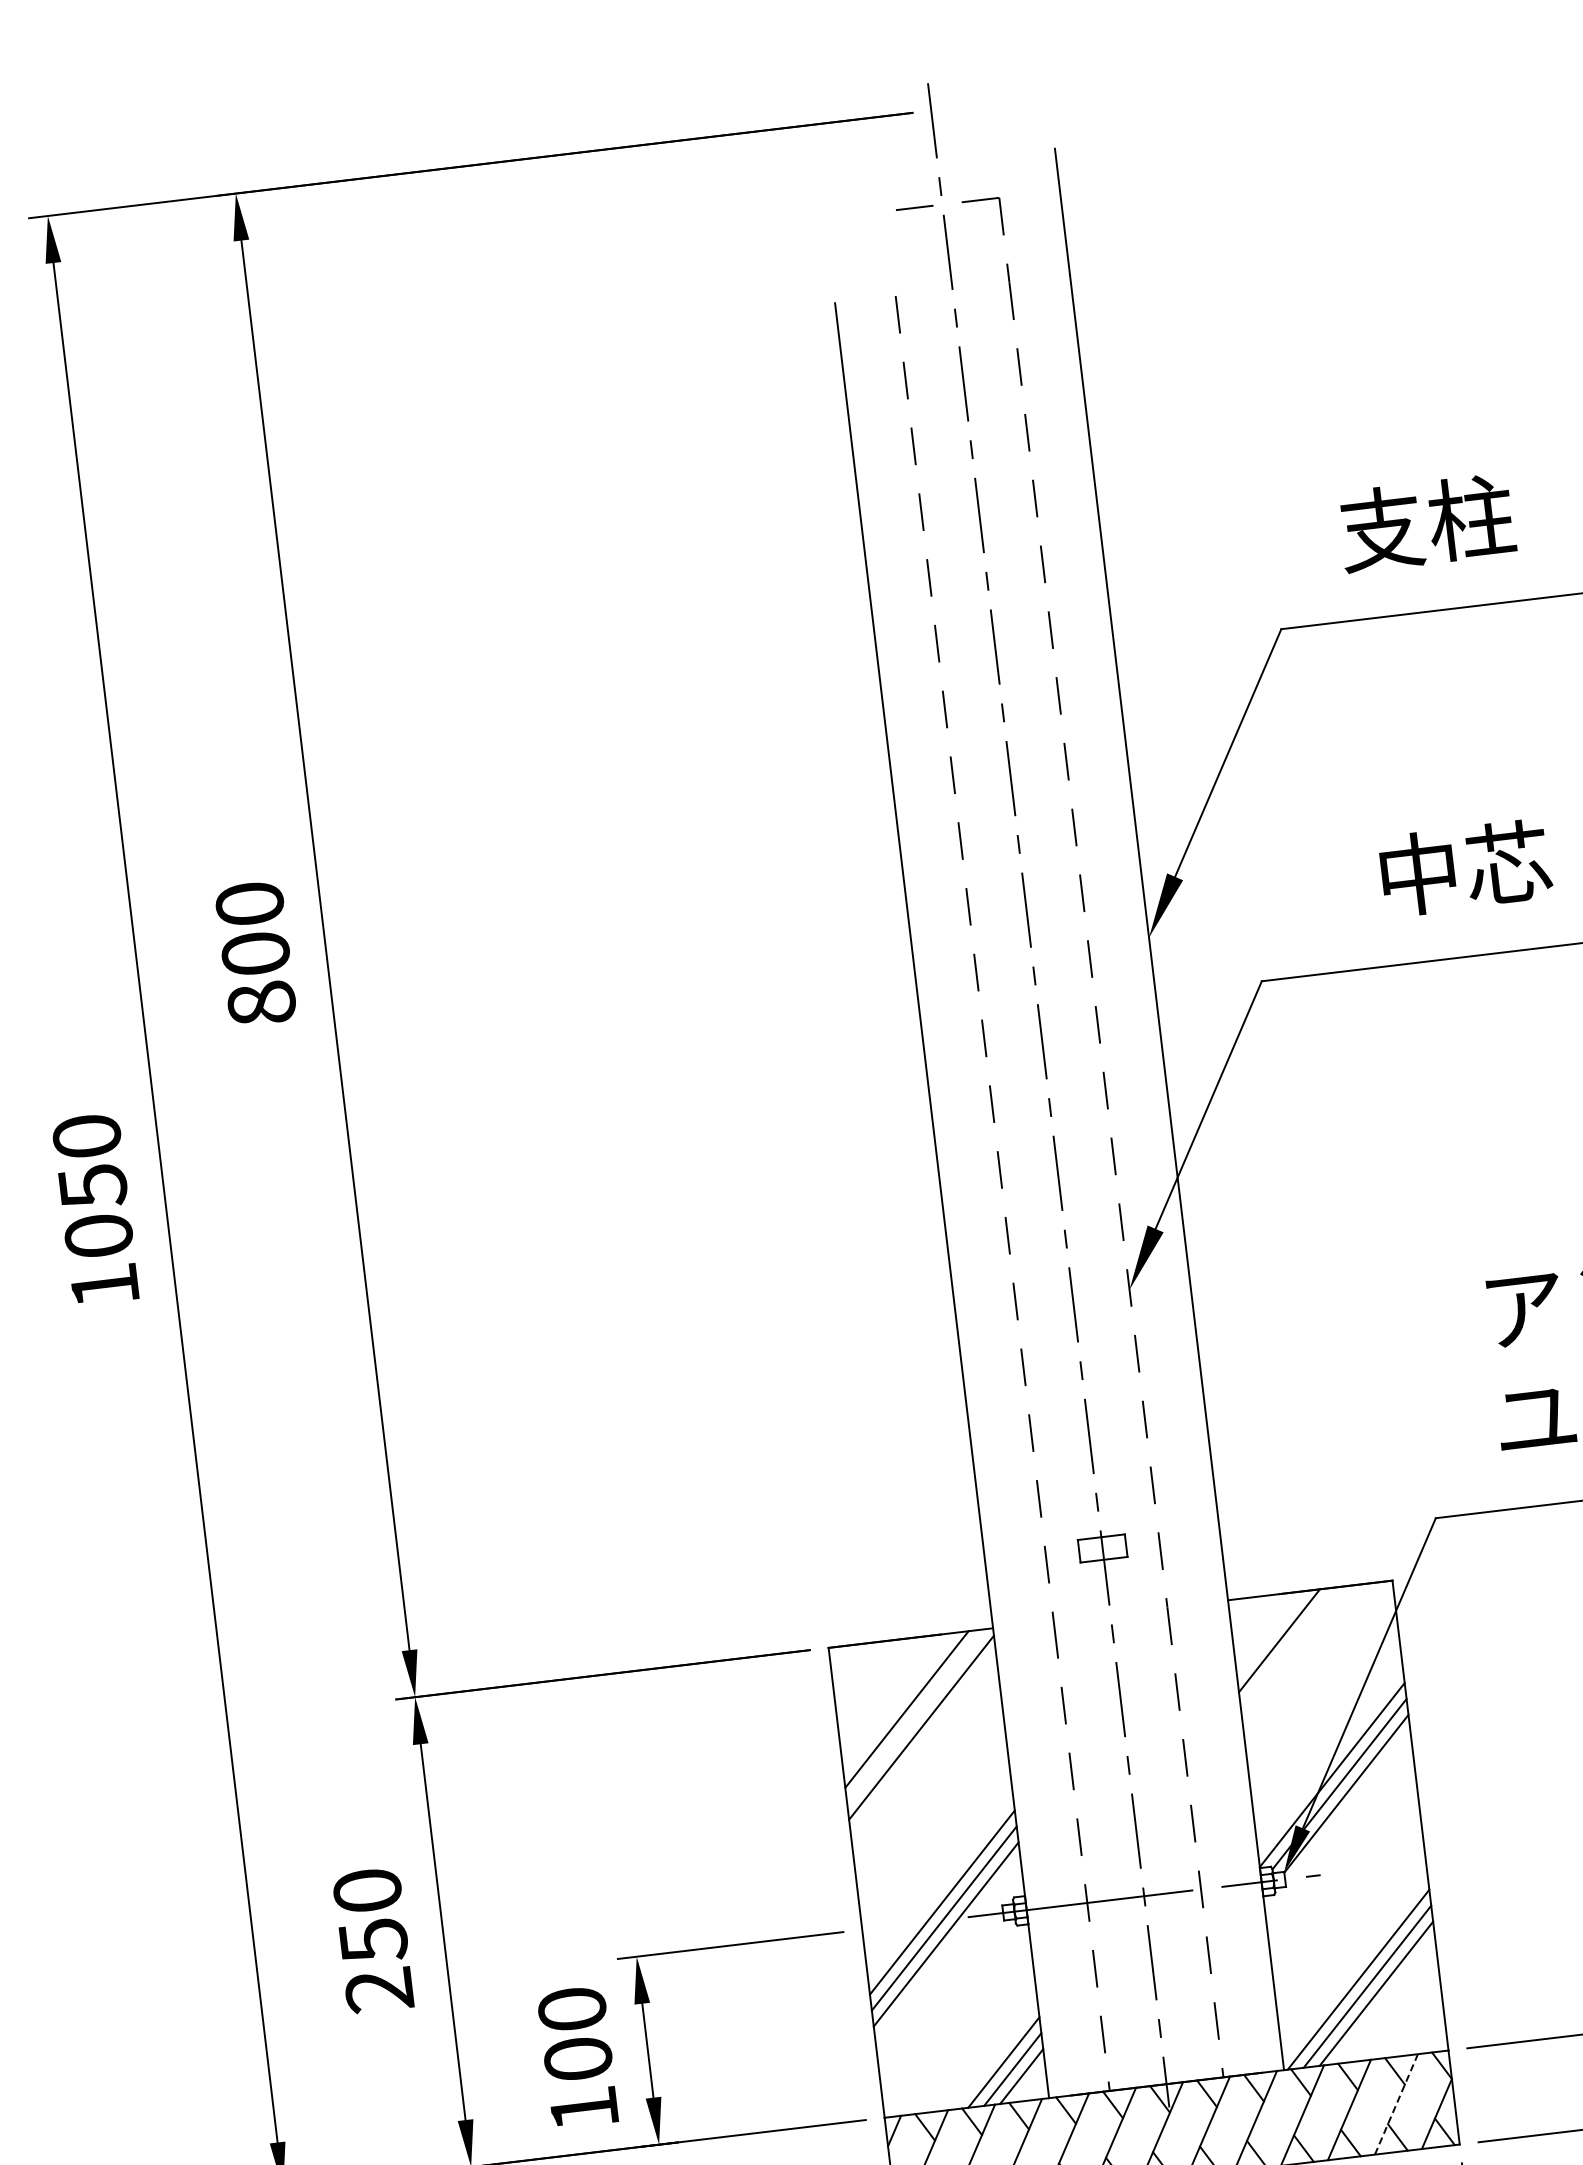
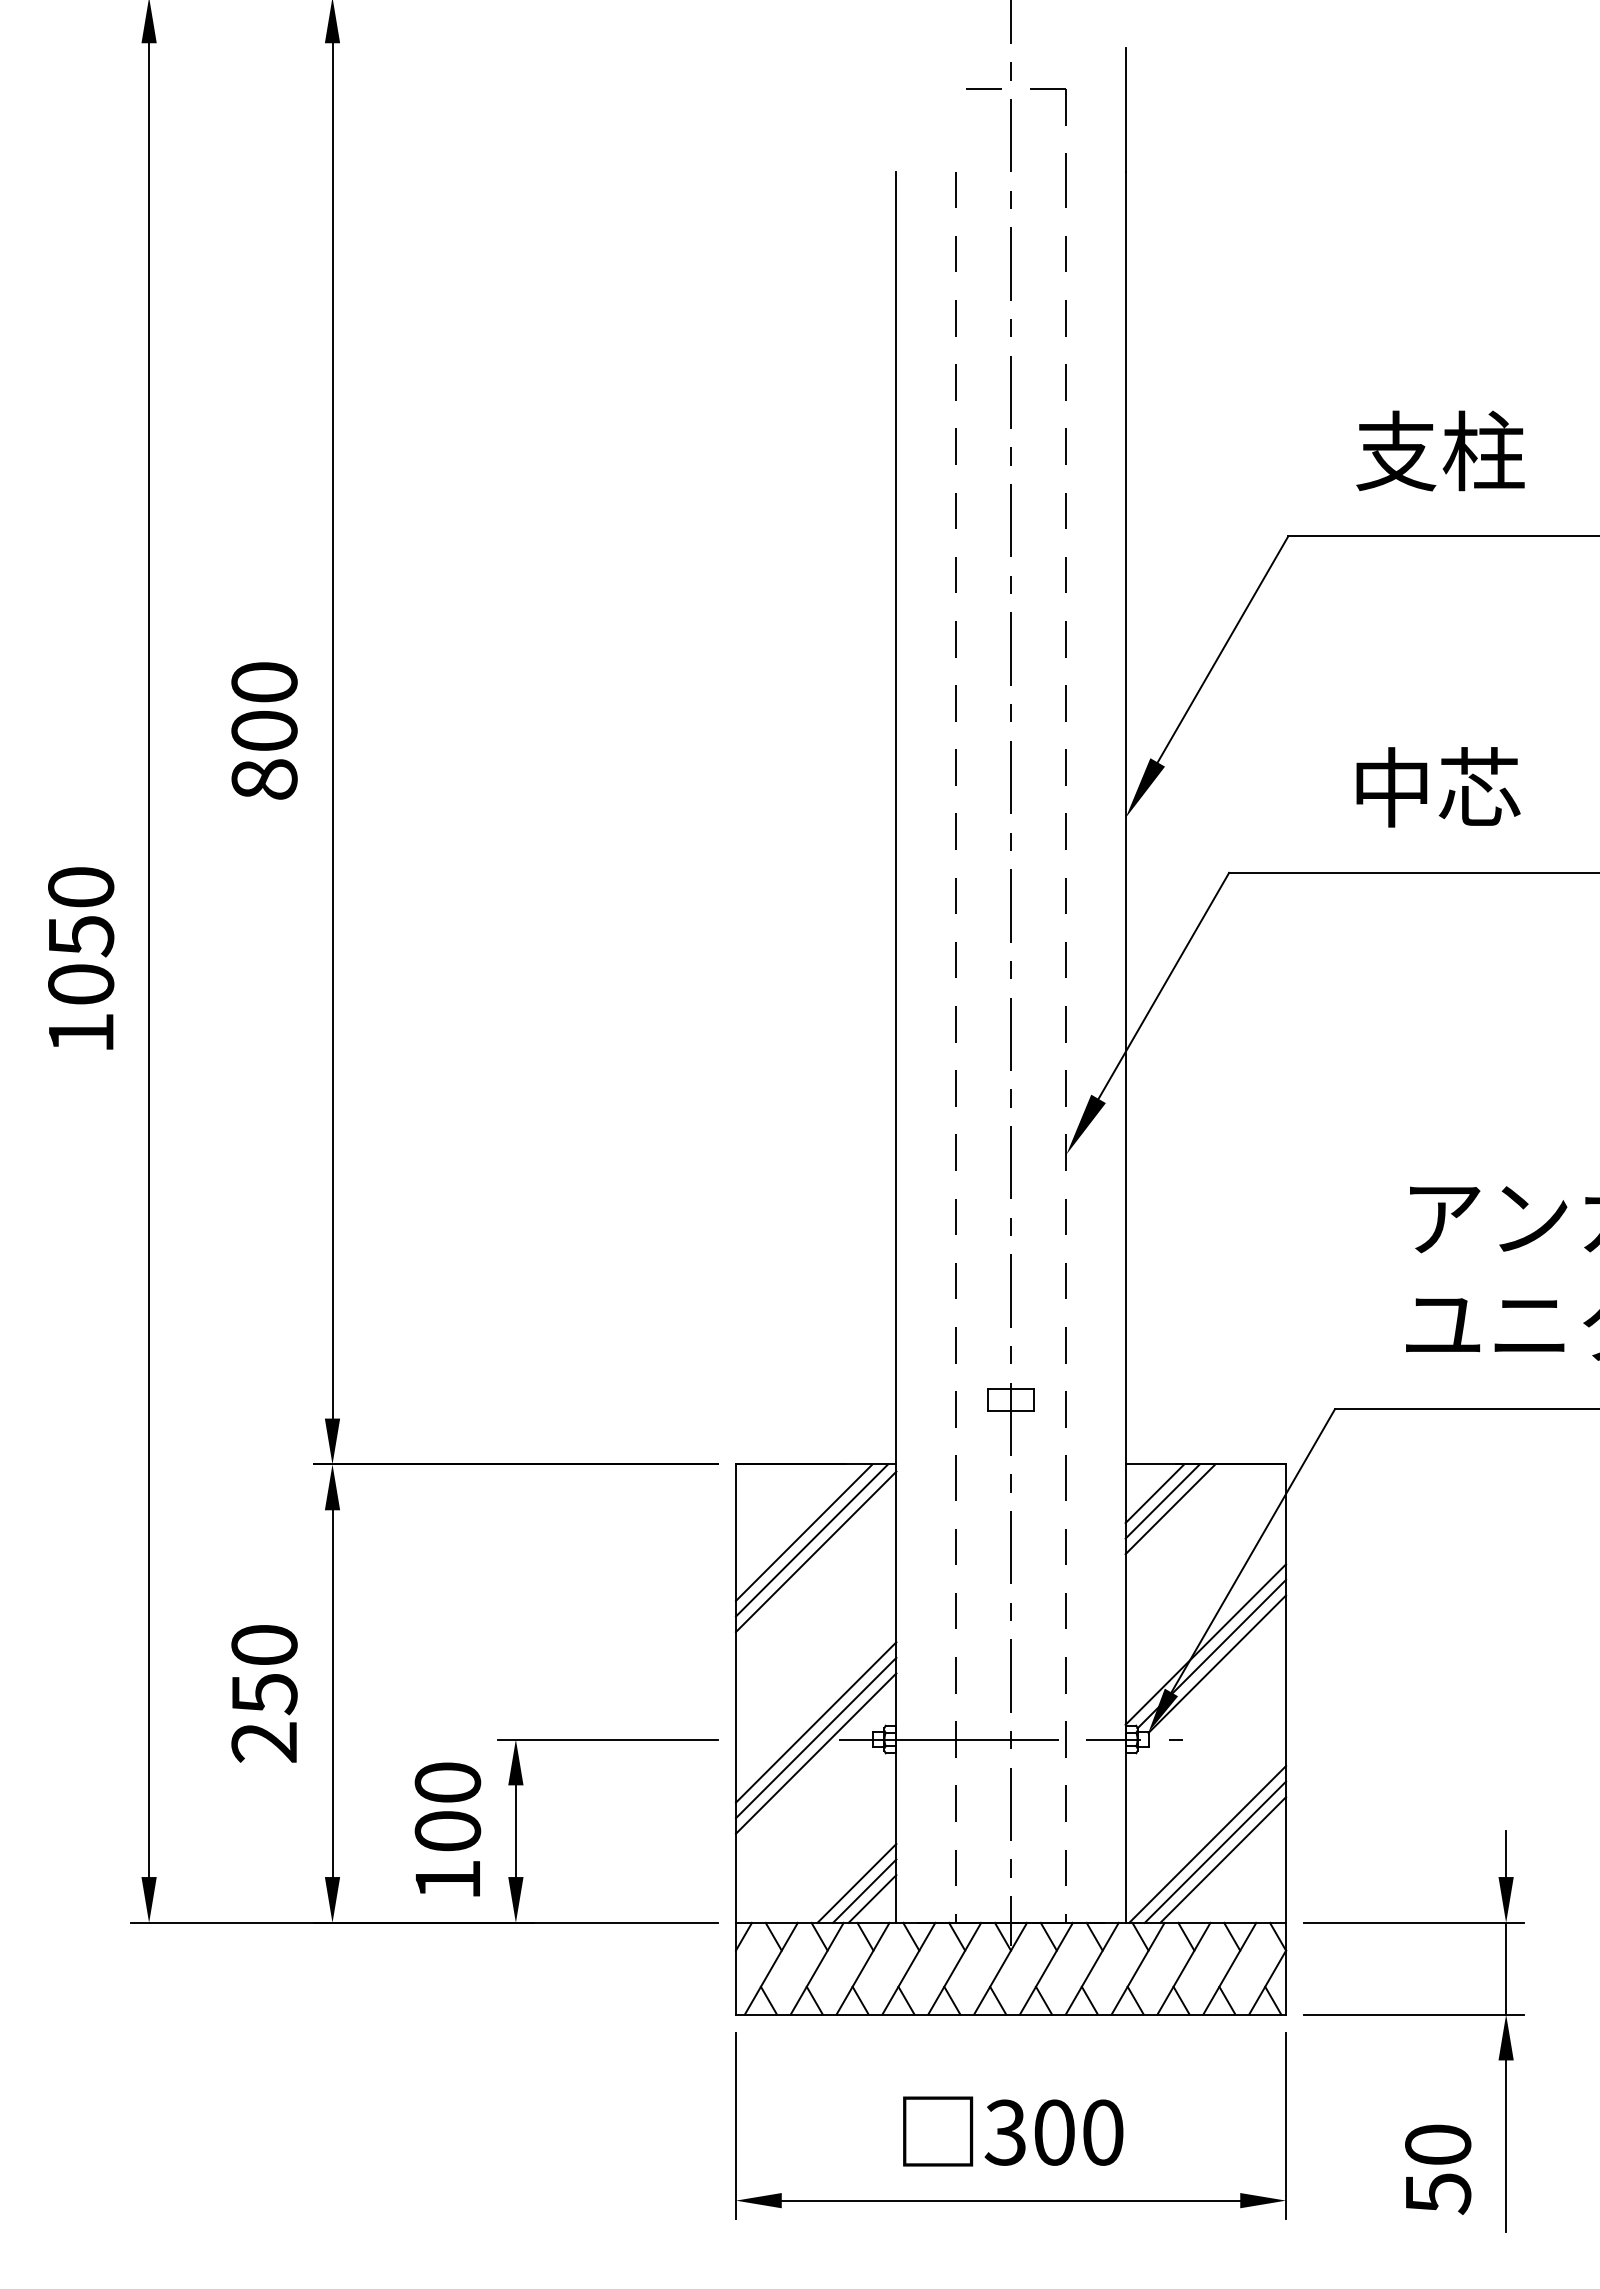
line: (1261, 1626) -> (1154, 1493), added
line: (1270, 1633) -> (1162, 1501), added
line: (915, 1716) -> (811, 1540), added
line: (1396, 2104) -> (1229, 1968), dashed -> solid

